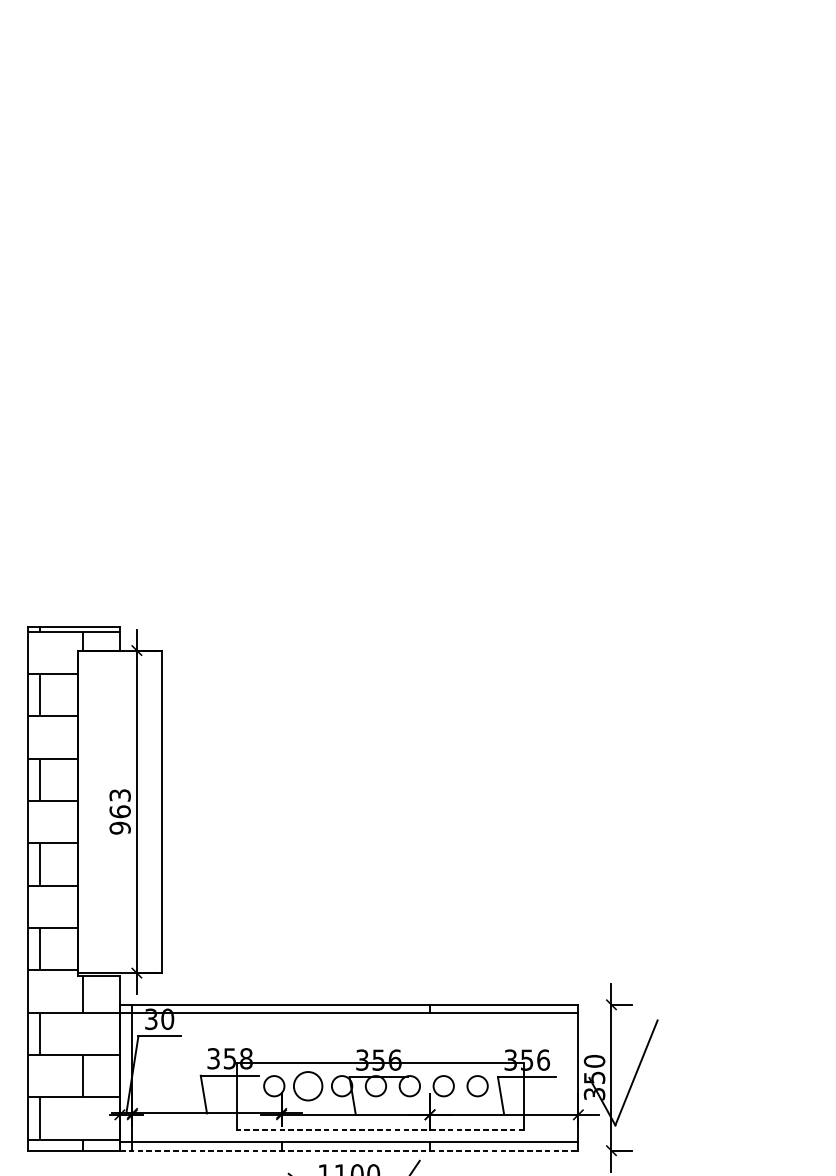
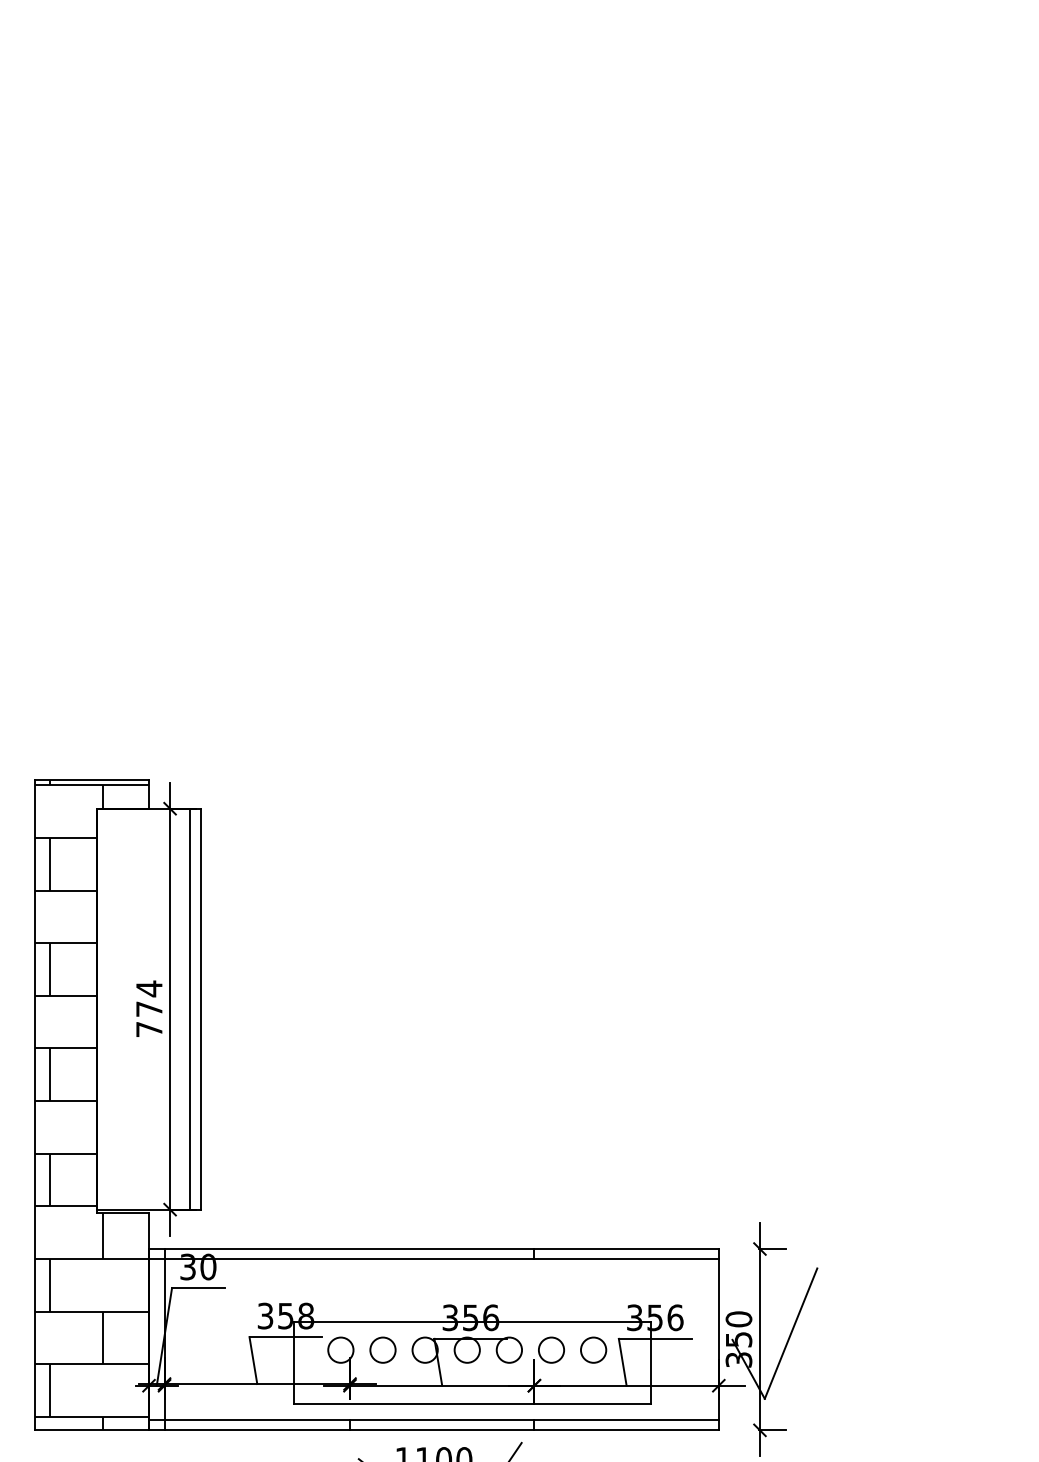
text: (120, 811) -> (149, 1008), 963 -> 774
line: (153, 811) -> (190, 1008), added
circle: (307, 1085) -> (382, 1349), size x0.71
line: (380, 1129) -> (472, 1404), dashed -> solid
line: (348, 1150) -> (433, 1430), dashed -> solid

